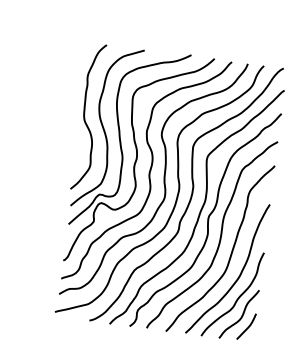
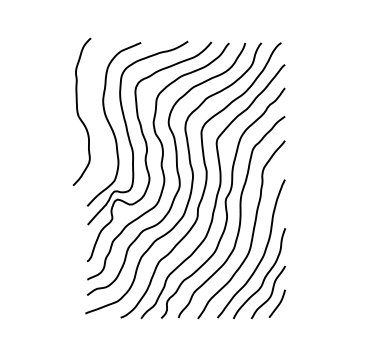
curve: (85, 116) -> (78, 111), moved

